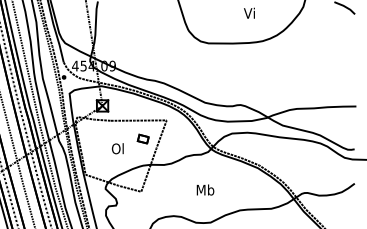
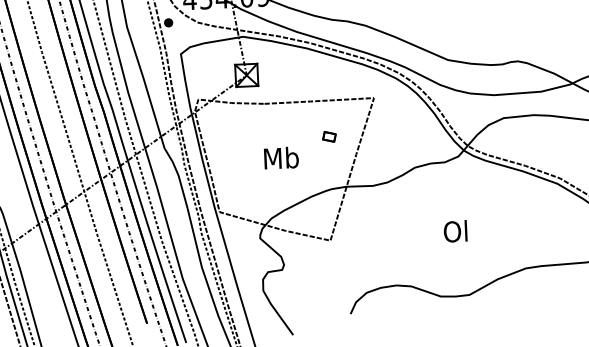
part: (142, 138) -> (328, 135), size x0.6
text: (117, 148) -> (279, 157), Ol -> Mb
text: (205, 189) -> (456, 230), Mb -> Ol

